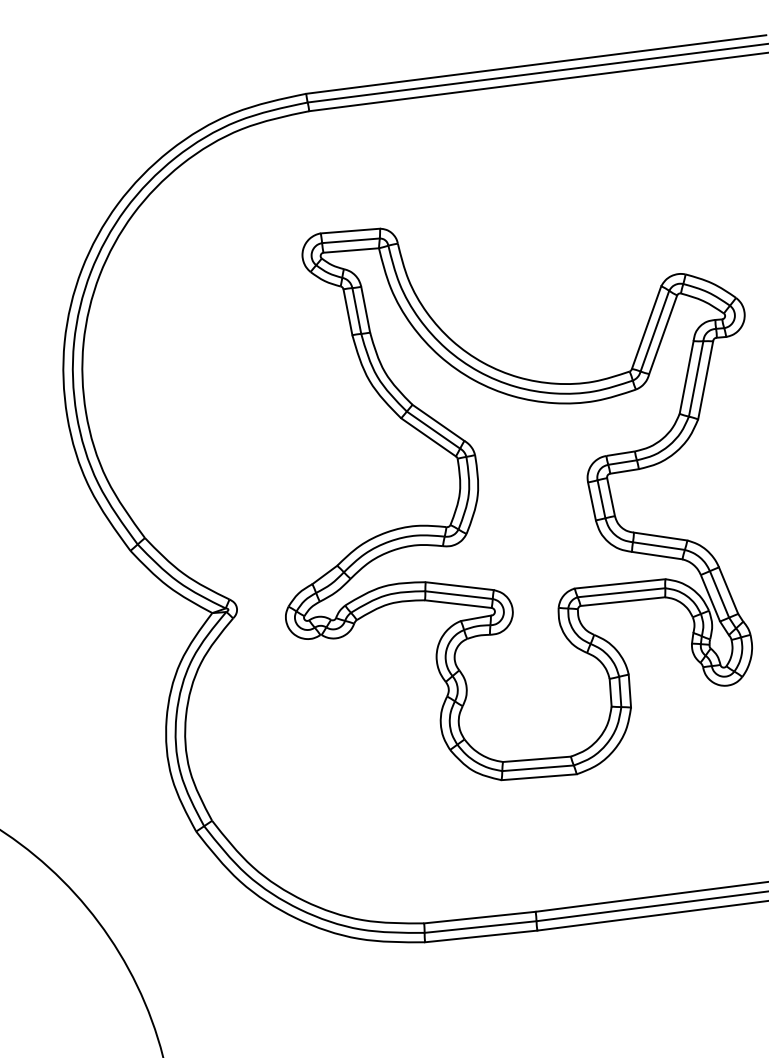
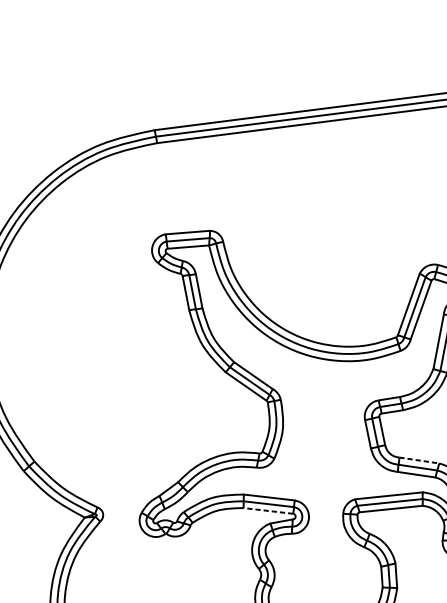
line: (660, 536) -> (419, 460), solid -> dashed
line: (458, 604) -> (268, 511), solid -> dashed

